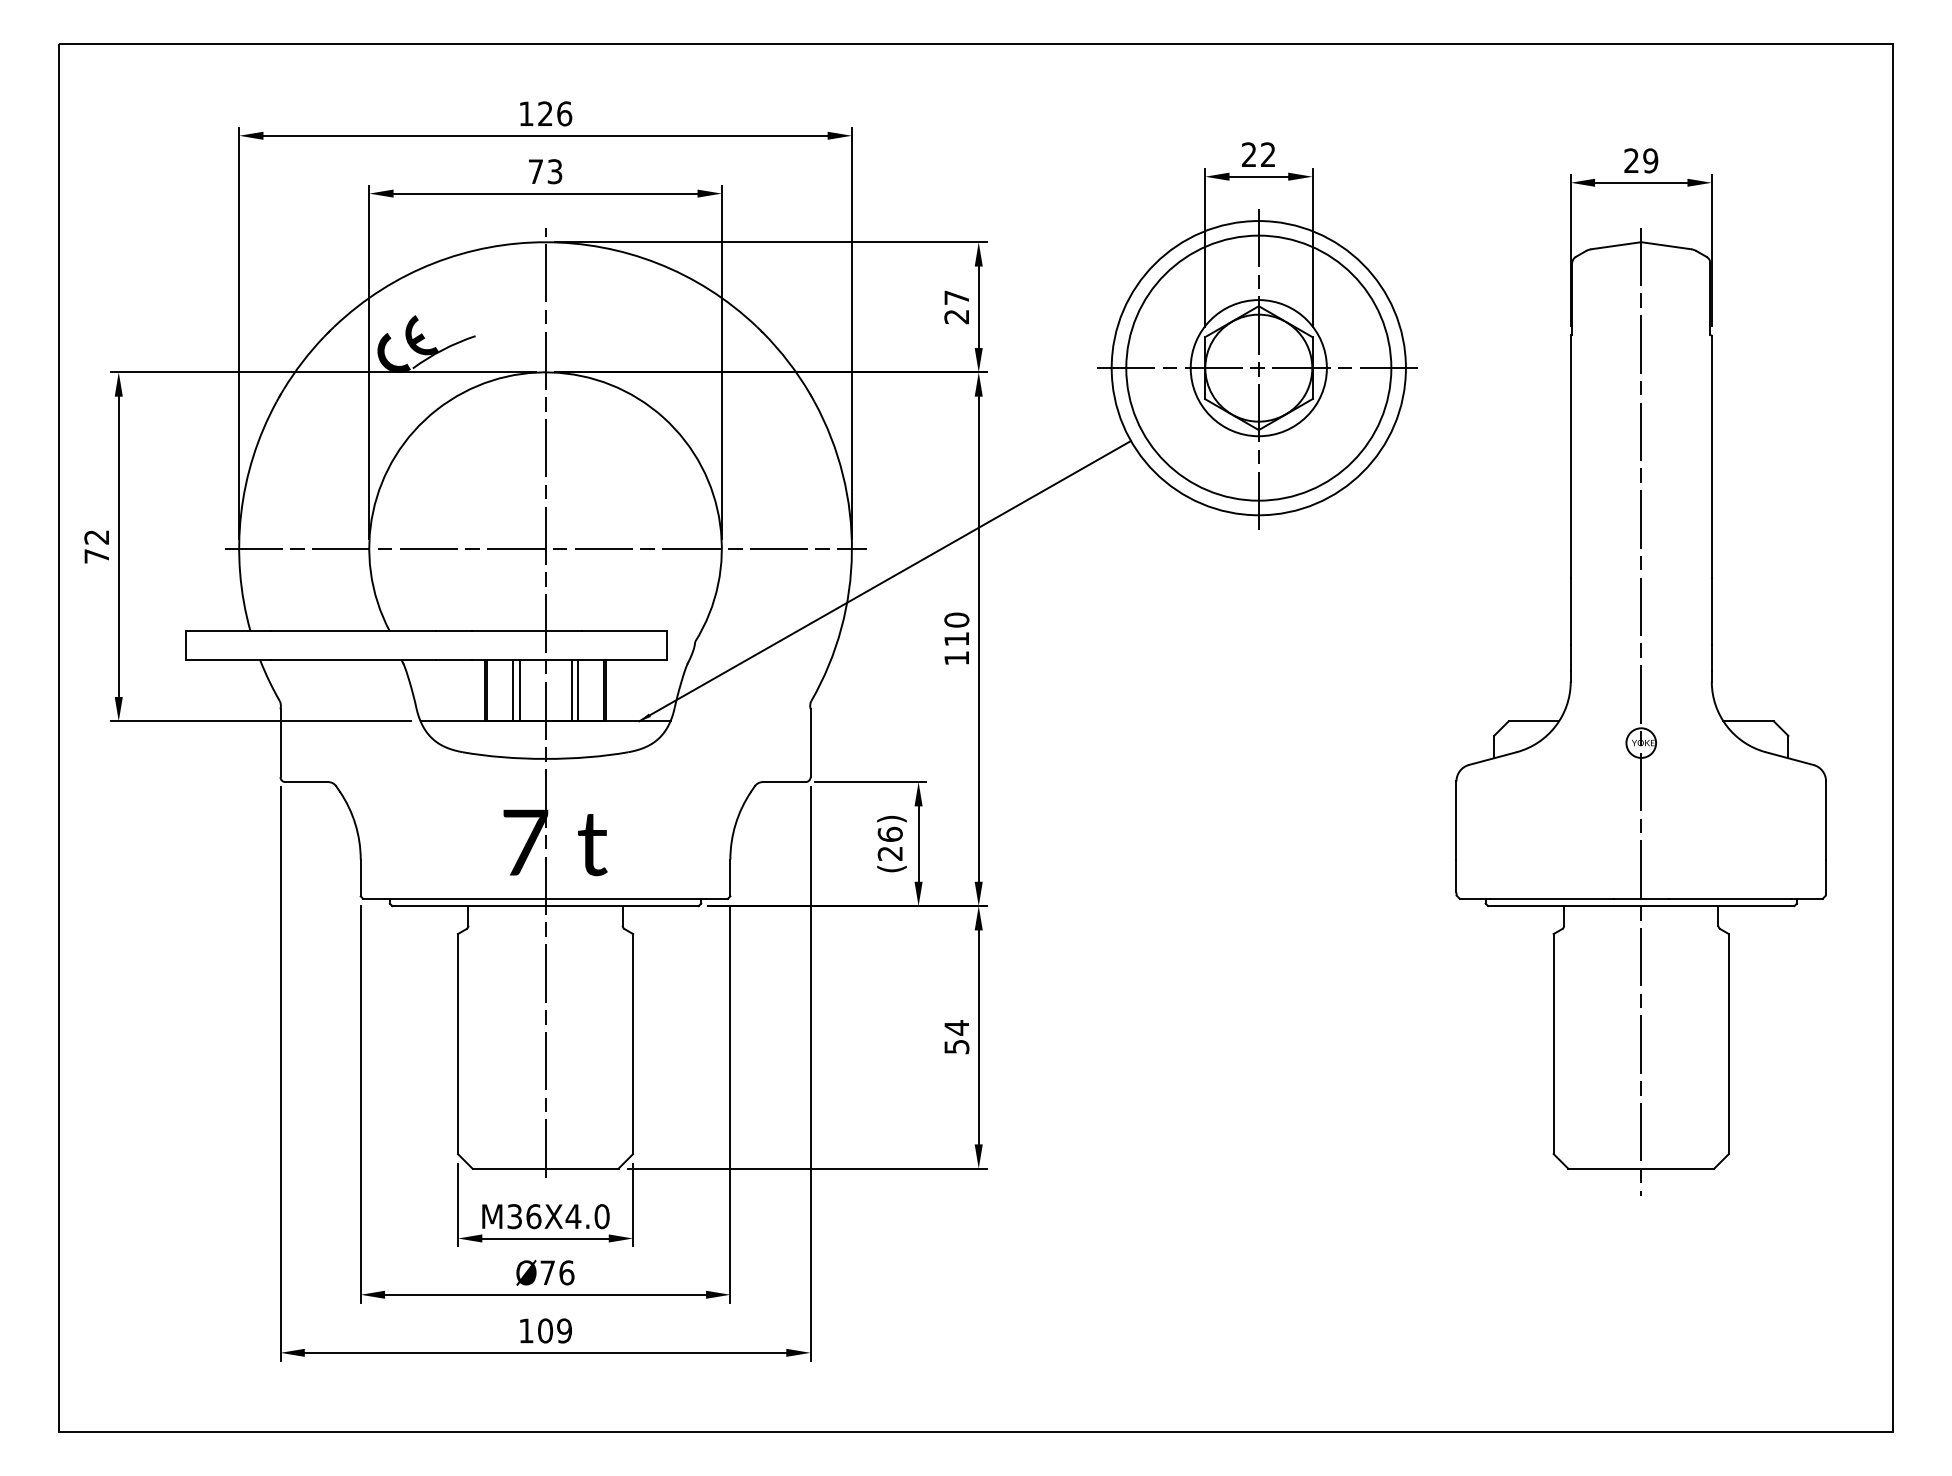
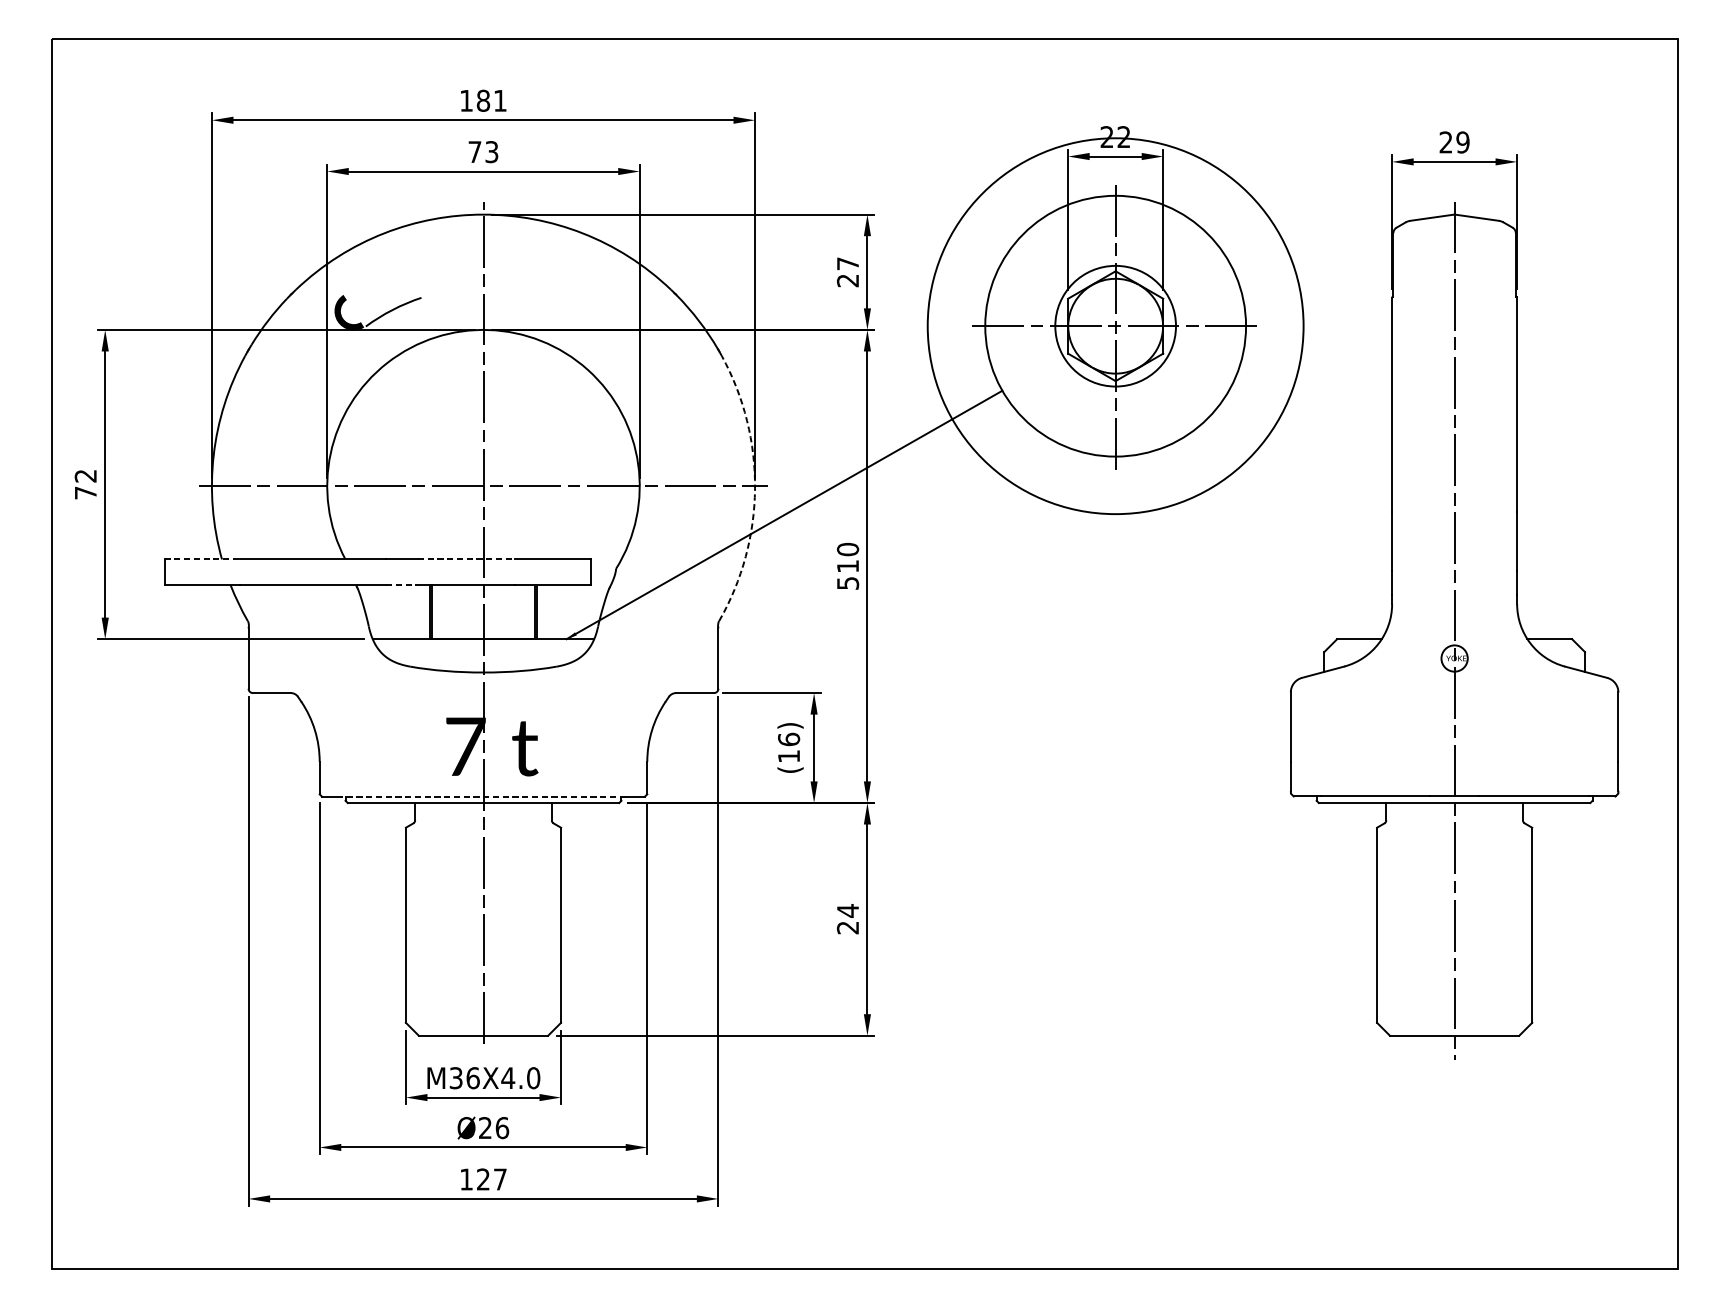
text: (555, 113) -> (492, 100), 126 -> 181
fill: (422, 335) -> (374, 297), removed
circle: (1258, 367) -> (1115, 325), size x1.6
arc: (851, 551) -> (754, 488), solid -> dashed
line: (228, 631) -> (202, 559), solid -> dashed
line: (526, 631) -> (466, 559), solid -> dashed
text: (956, 658) -> (847, 583), 110 -> 510
line: (453, 660) -> (401, 585), solid -> dashed
line: (513, 690) -> (455, 611), removed
line: (519, 690) -> (460, 611), removed
line: (571, 690) -> (506, 611), removed
line: (578, 690) -> (512, 611), removed
text: (889, 853) -> (788, 756), (26) -> (16)
line: (545, 898) -> (483, 796), solid -> dashed
text: (956, 1047) -> (847, 928), 54 -> 24
text: (547, 1272) -> (485, 1127), Ø76 -> Ø26
text: (554, 1330) -> (491, 1179), 109 -> 127

